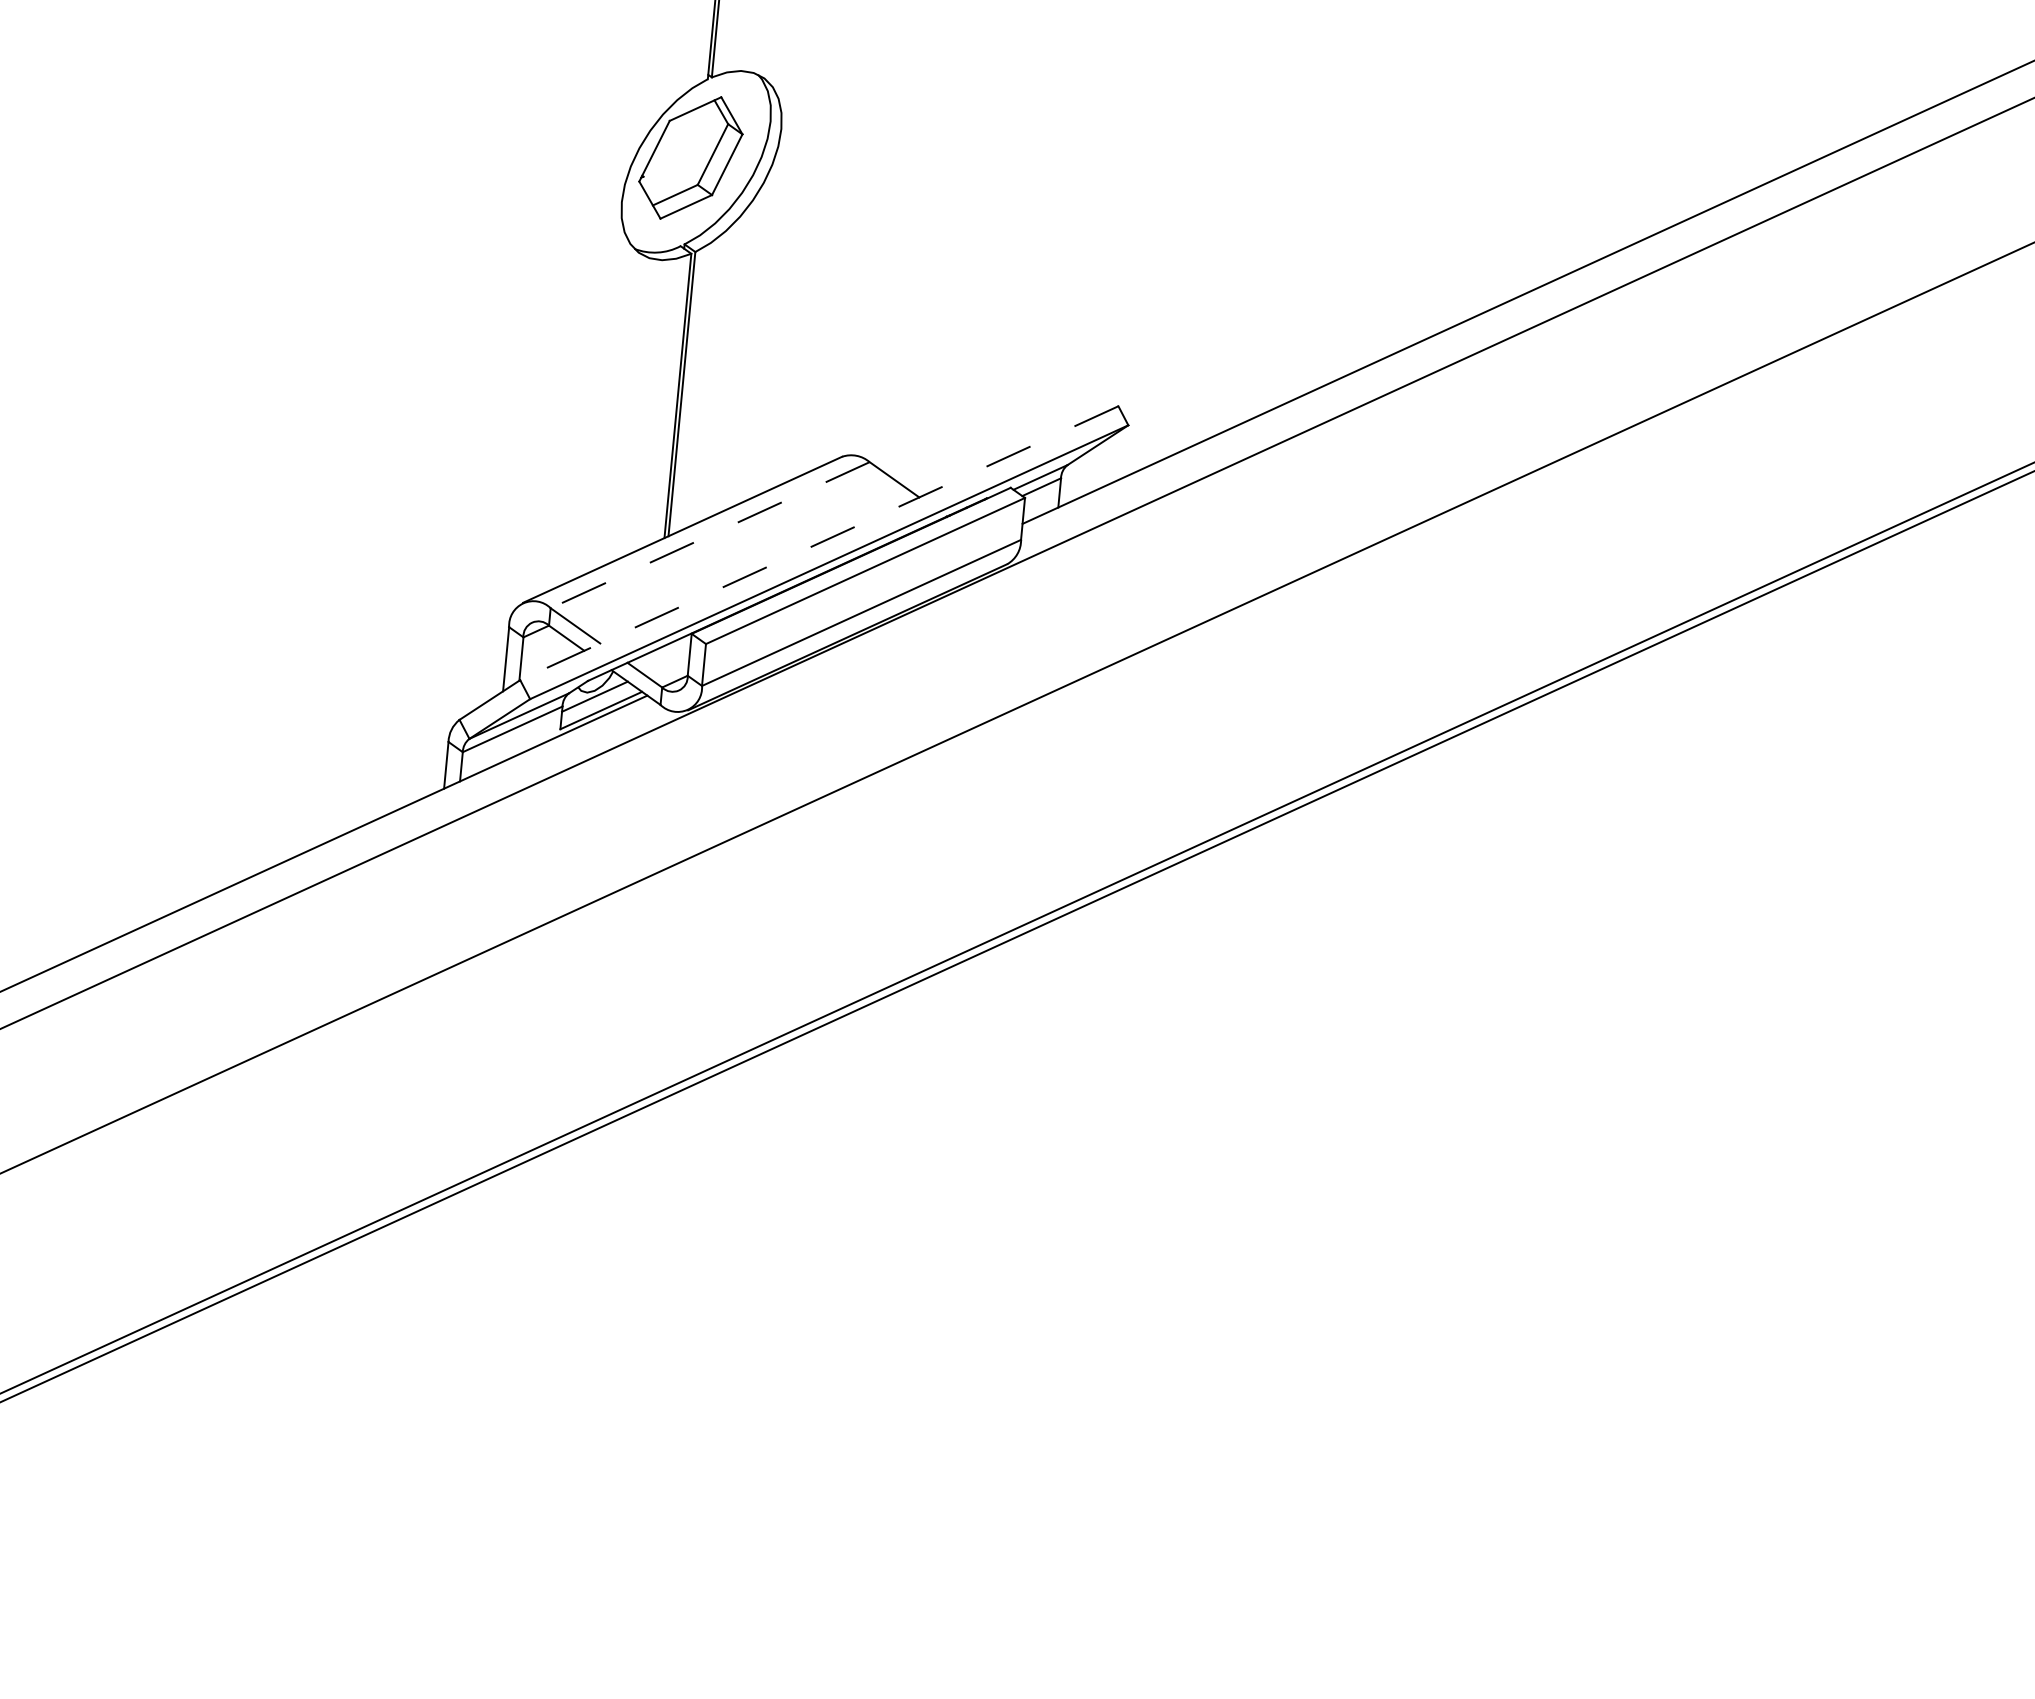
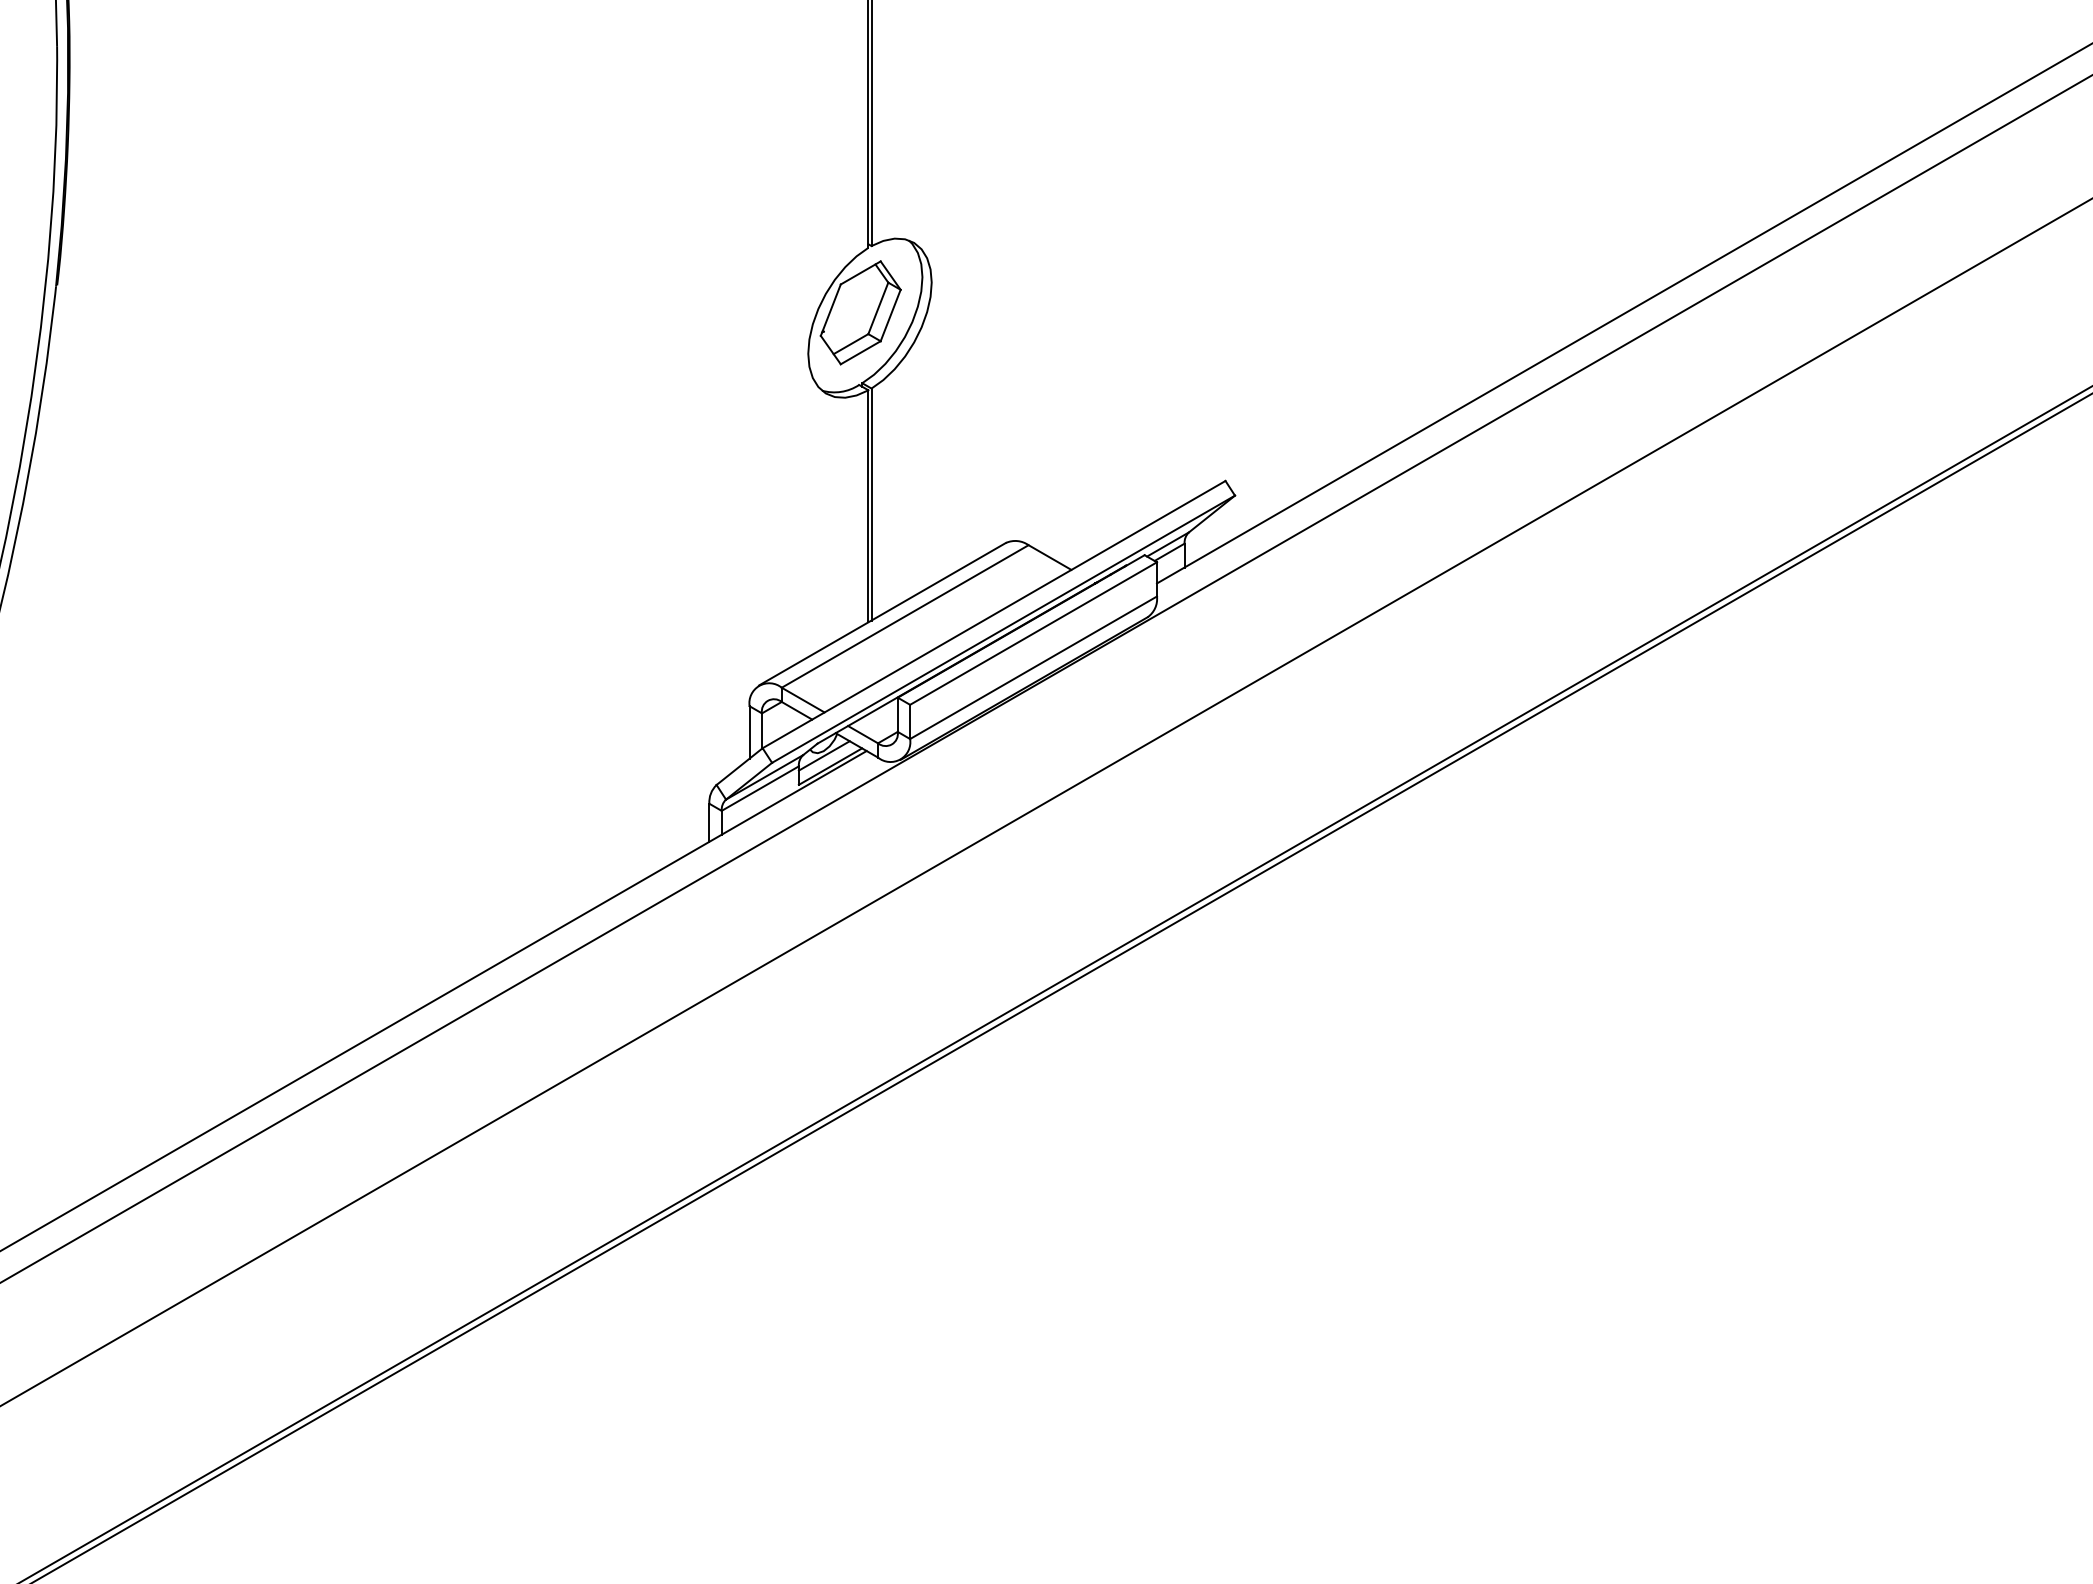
line: (710, 535) -> (905, 616), dashed -> solid
line: (818, 543) -> (993, 614), dashed -> solid

